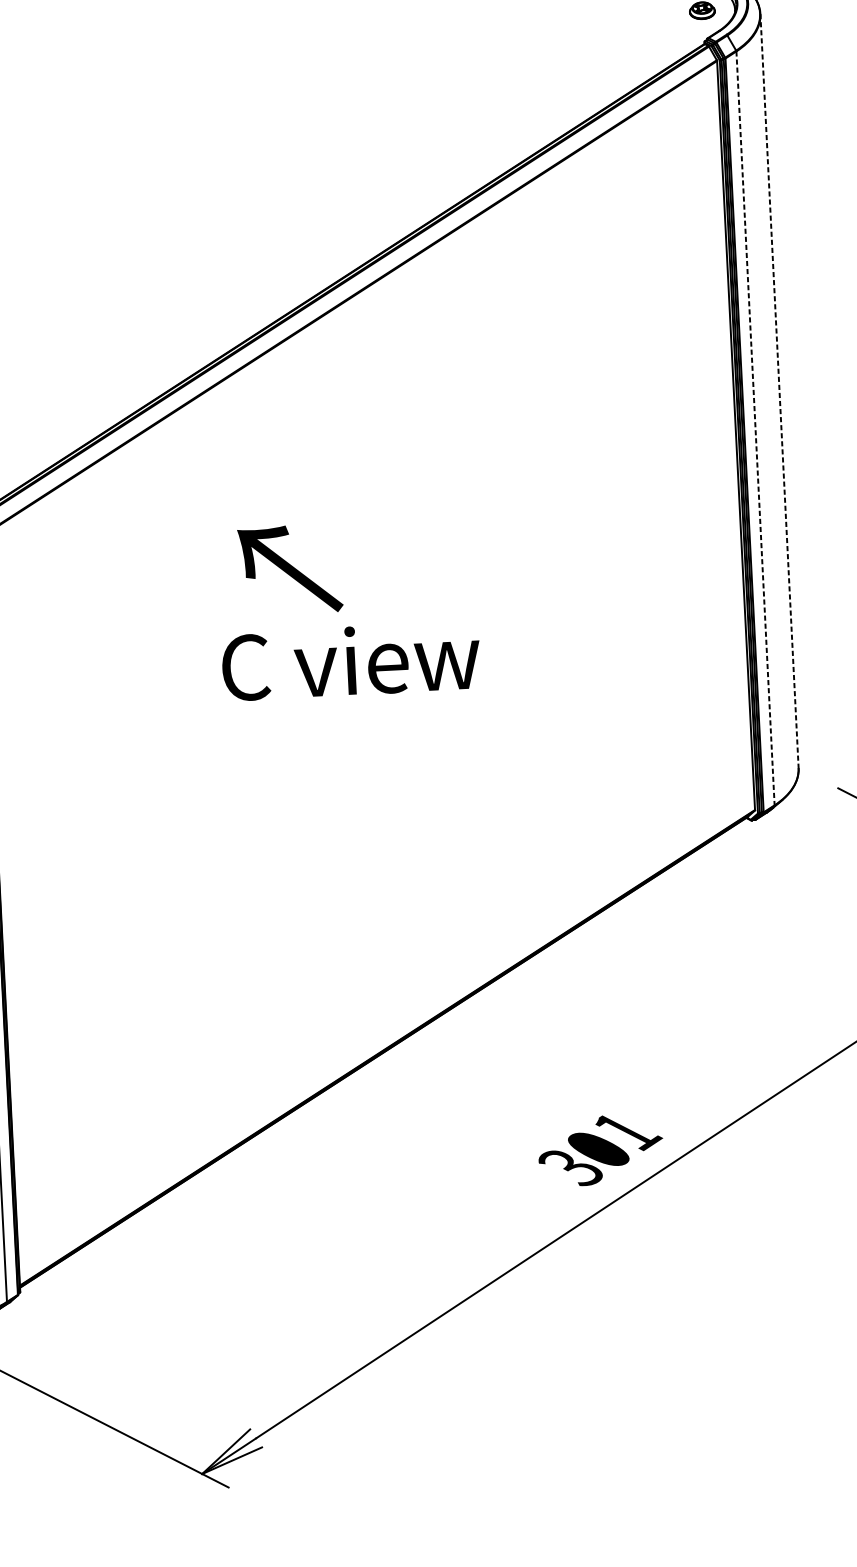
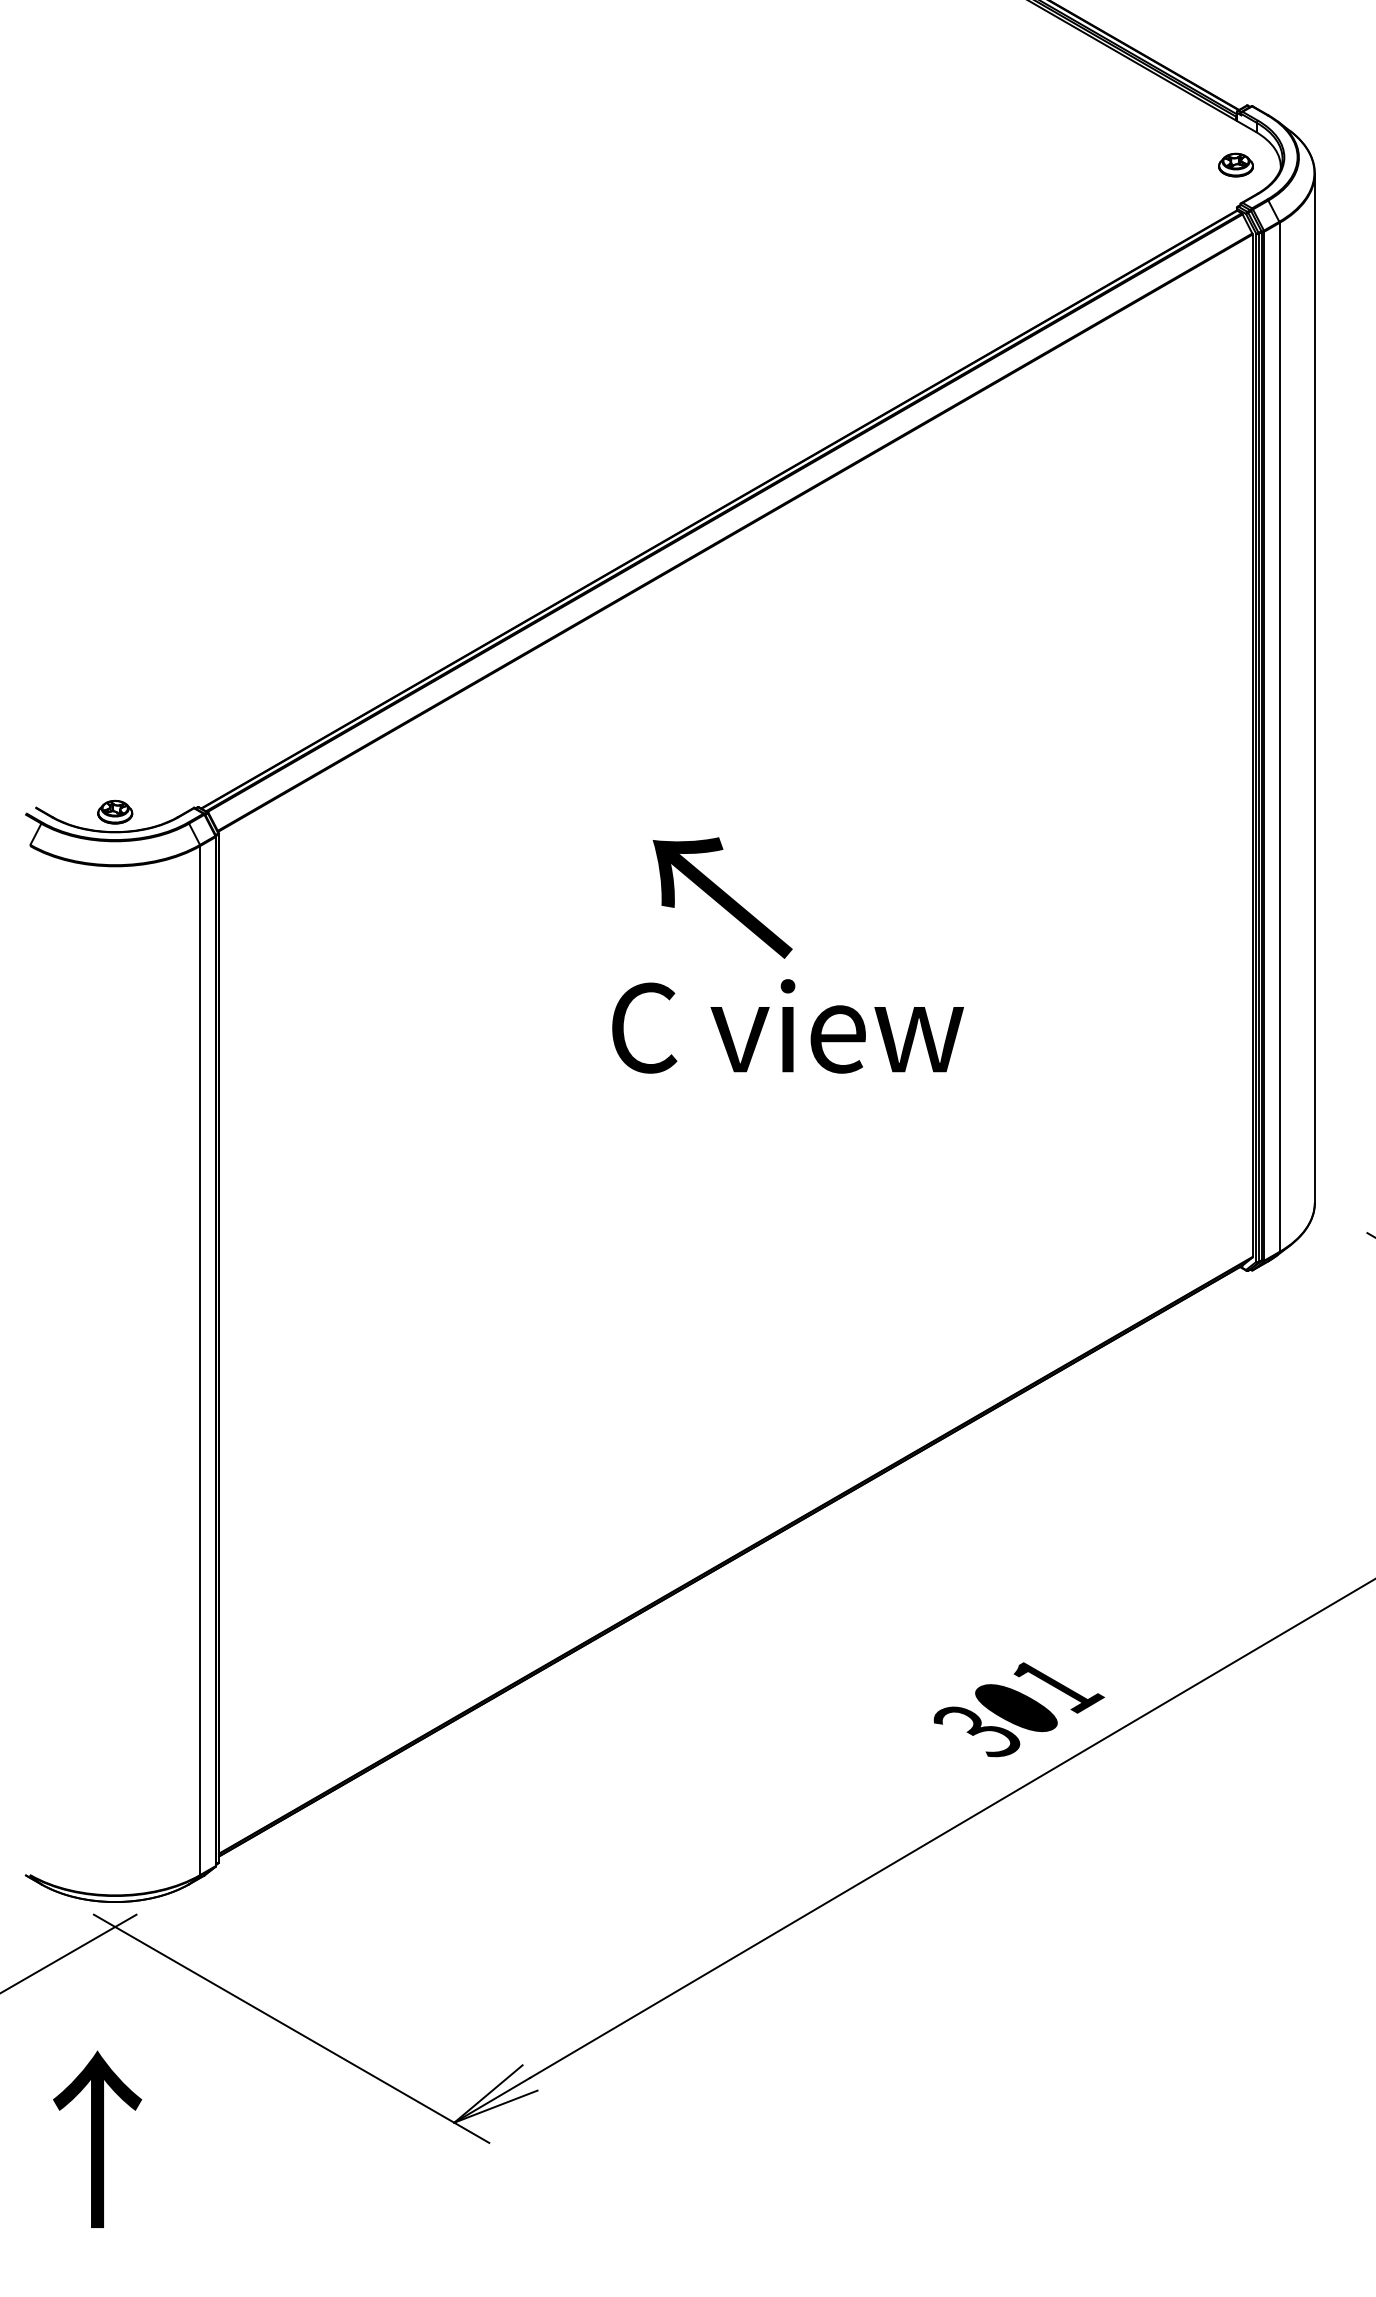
line: (779, 391) -> (1314, 688), dashed -> solid
line: (755, 428) -> (1279, 737), dashed -> solid
text: (290, 569) -> (722, 897), moved
text: (350, 661) -> (787, 1026), moved

